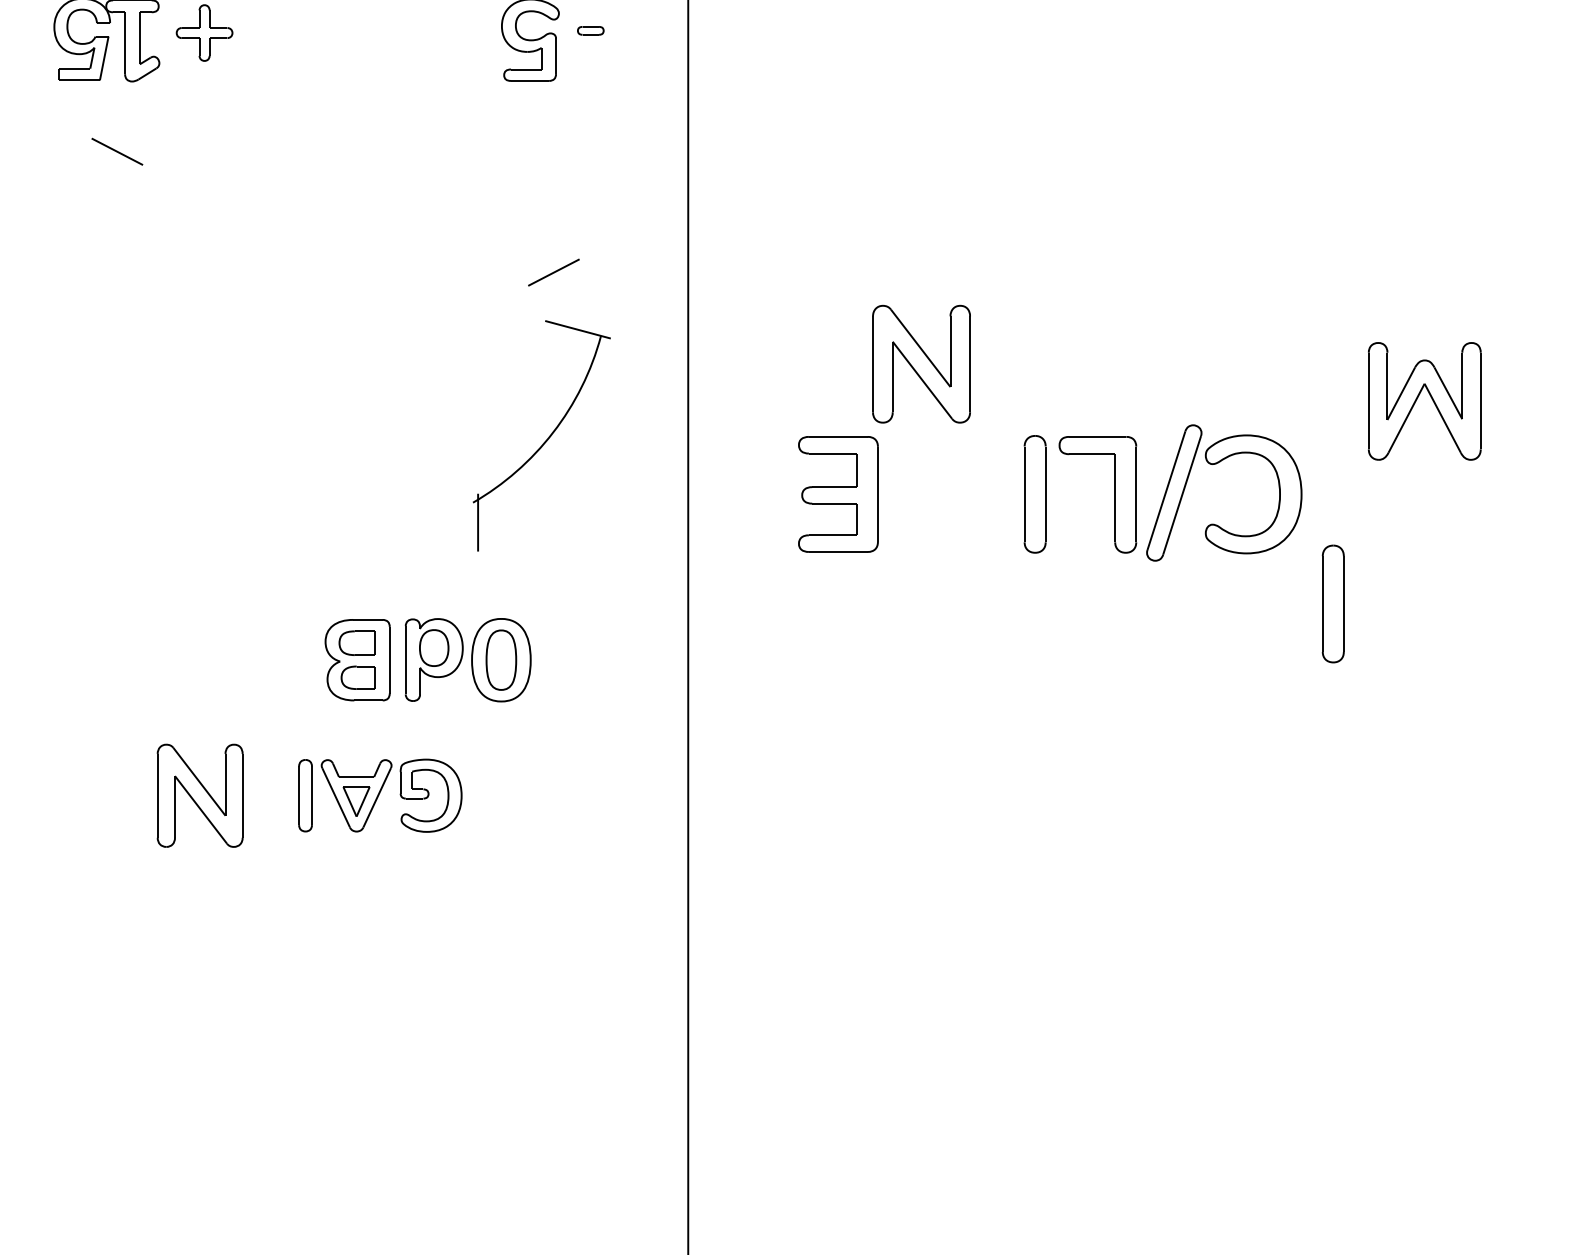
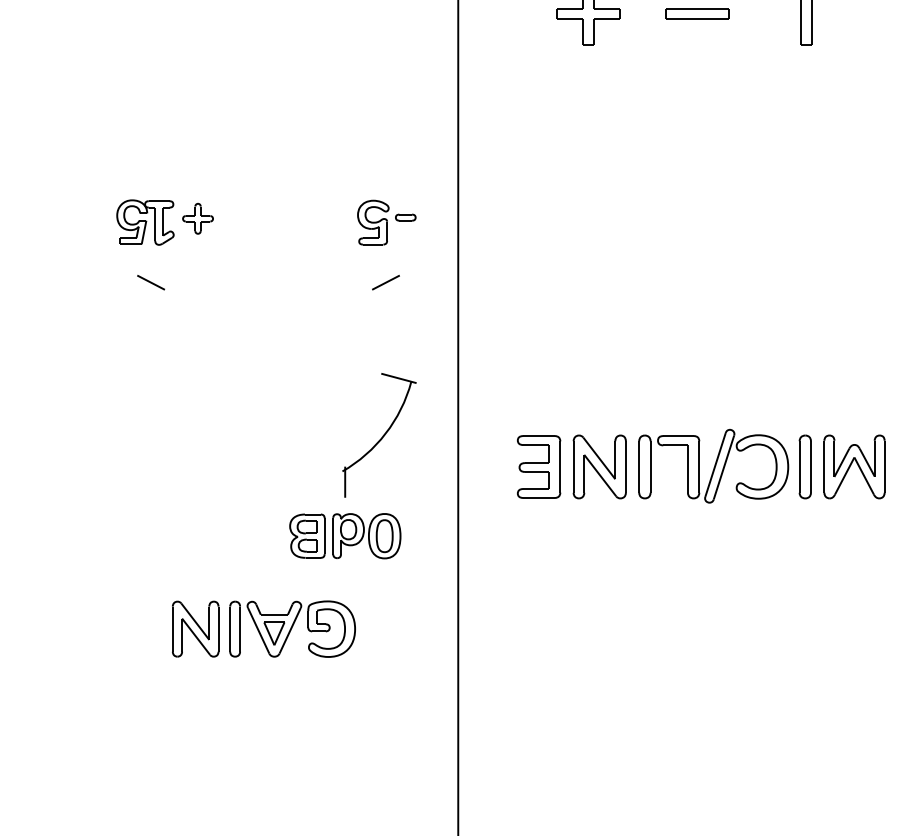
part: (590, 30) -> (405, 217), size x1.43
line: (553, 272) -> (385, 282), moved
part: (921, 363) -> (599, 466), moved
part: (1424, 400) -> (854, 466), moved
part: (1331, 603) -> (804, 466), moved
part: (428, 660) -> (345, 536), moved
part: (380, 794) -> (292, 628), size x1.43

